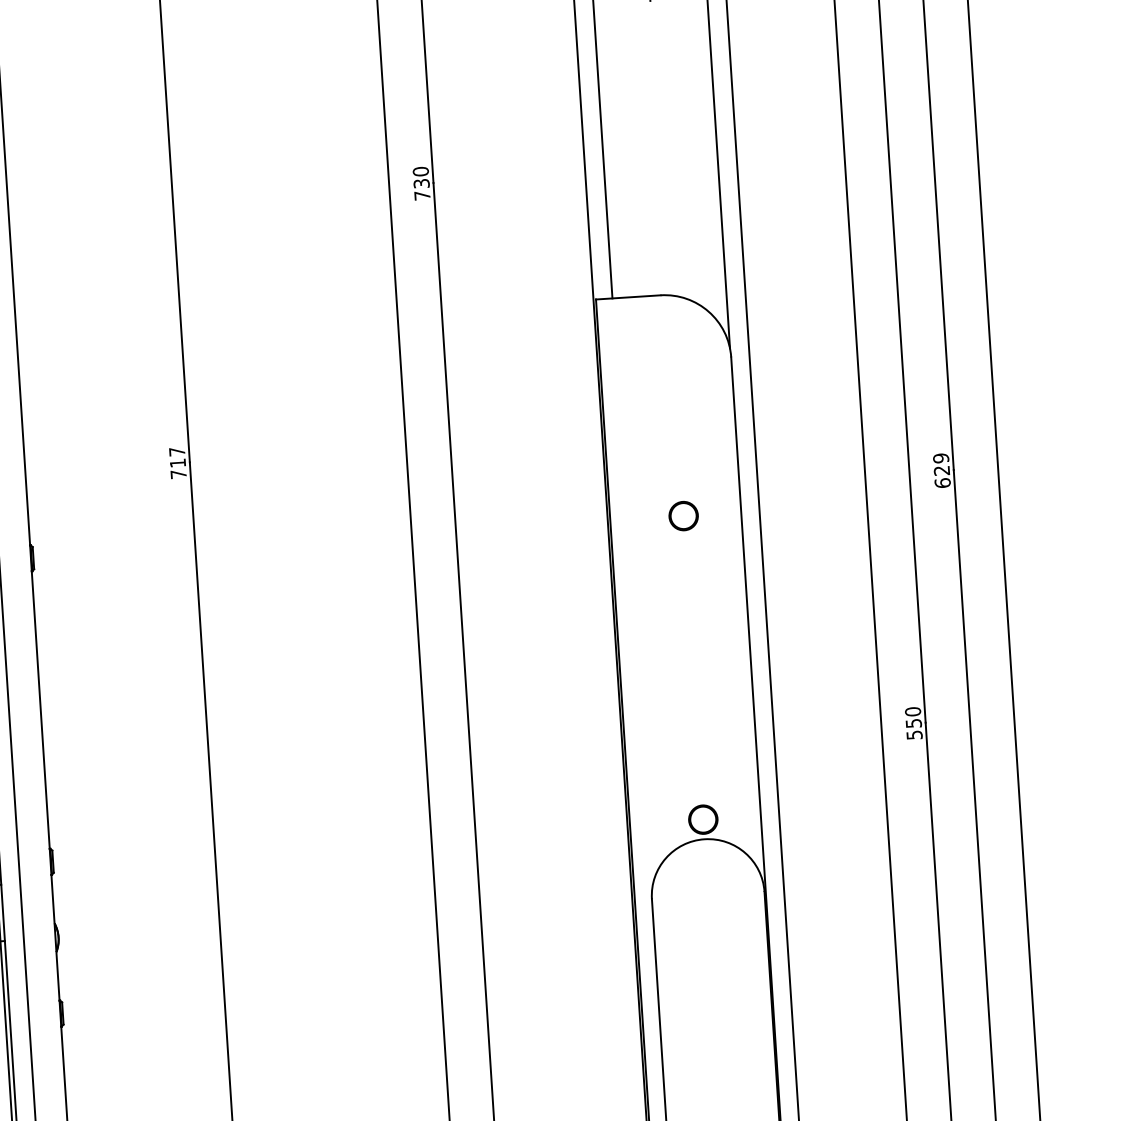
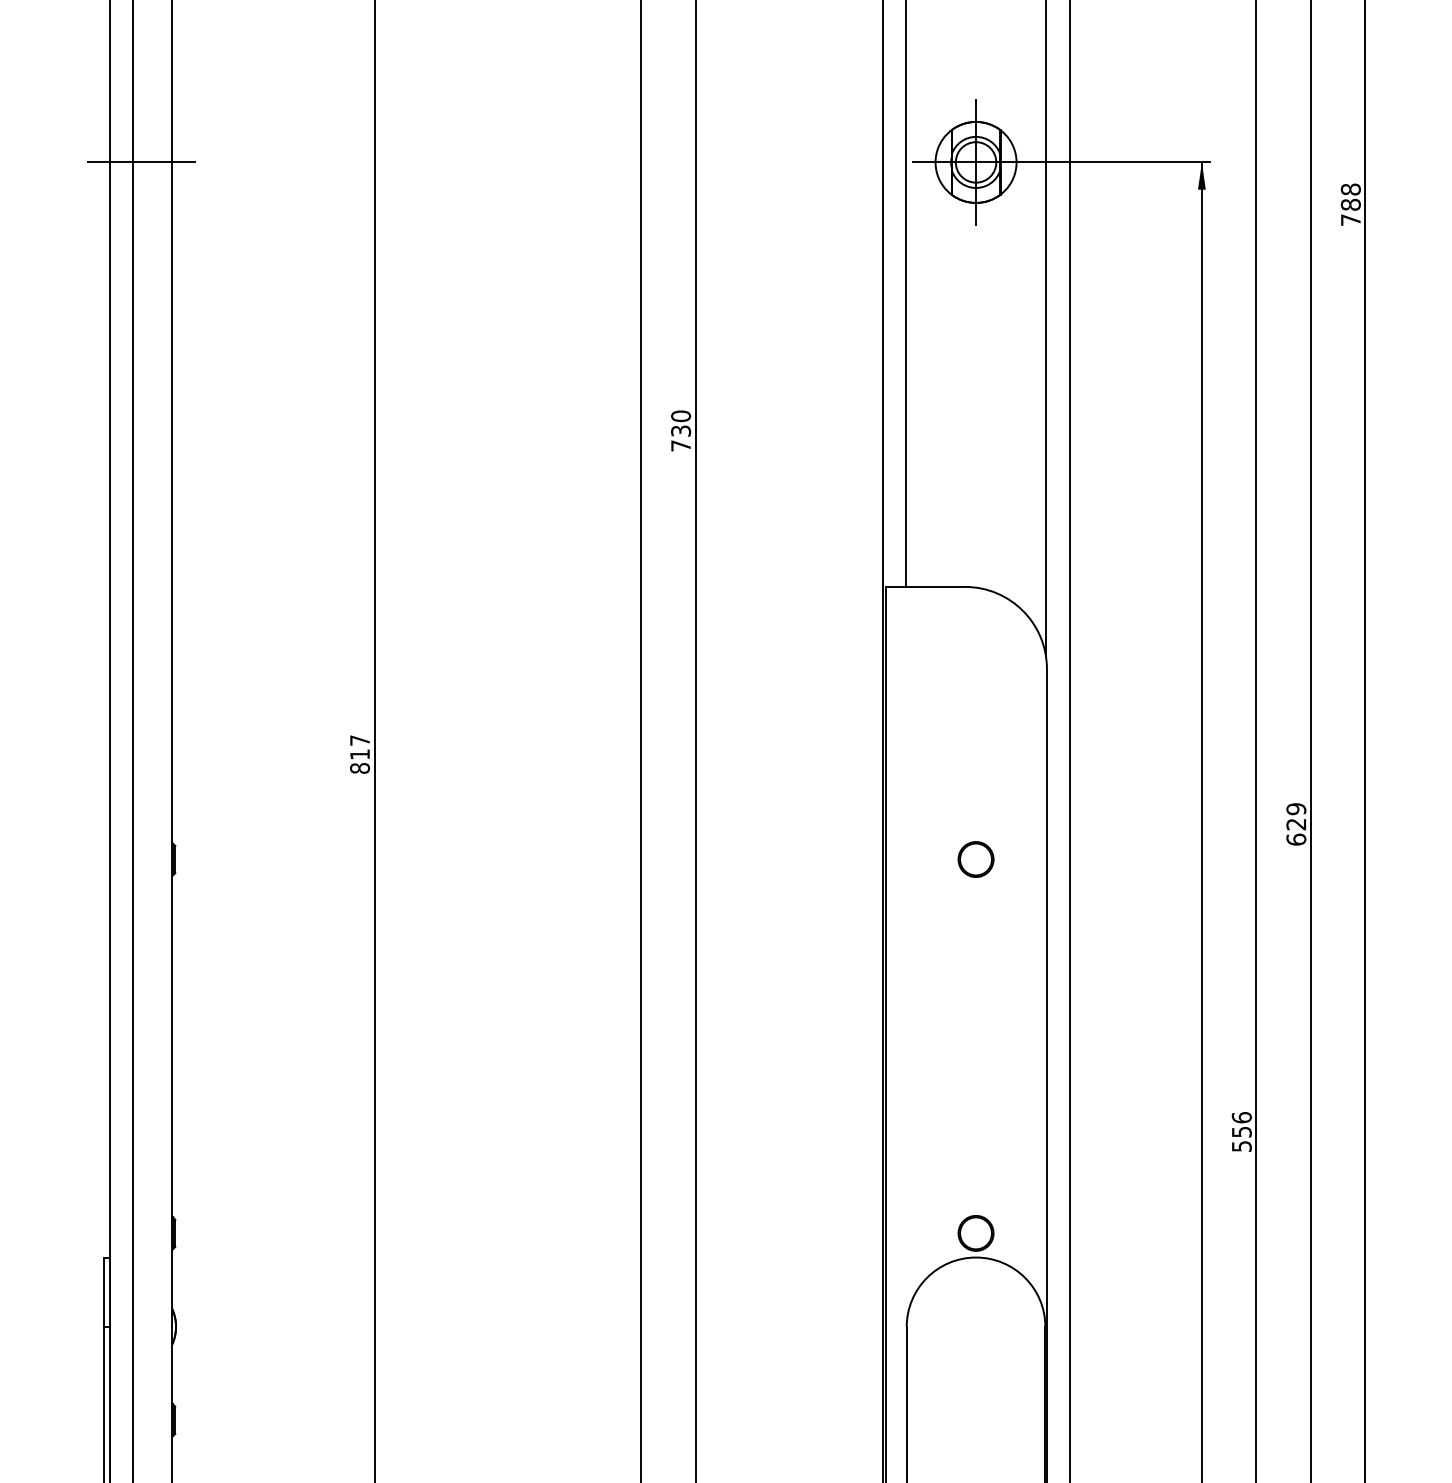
text: (179, 474) -> (360, 768), 717 -> 817
text: (912, 711) -> (1241, 1117), 550 -> 556

